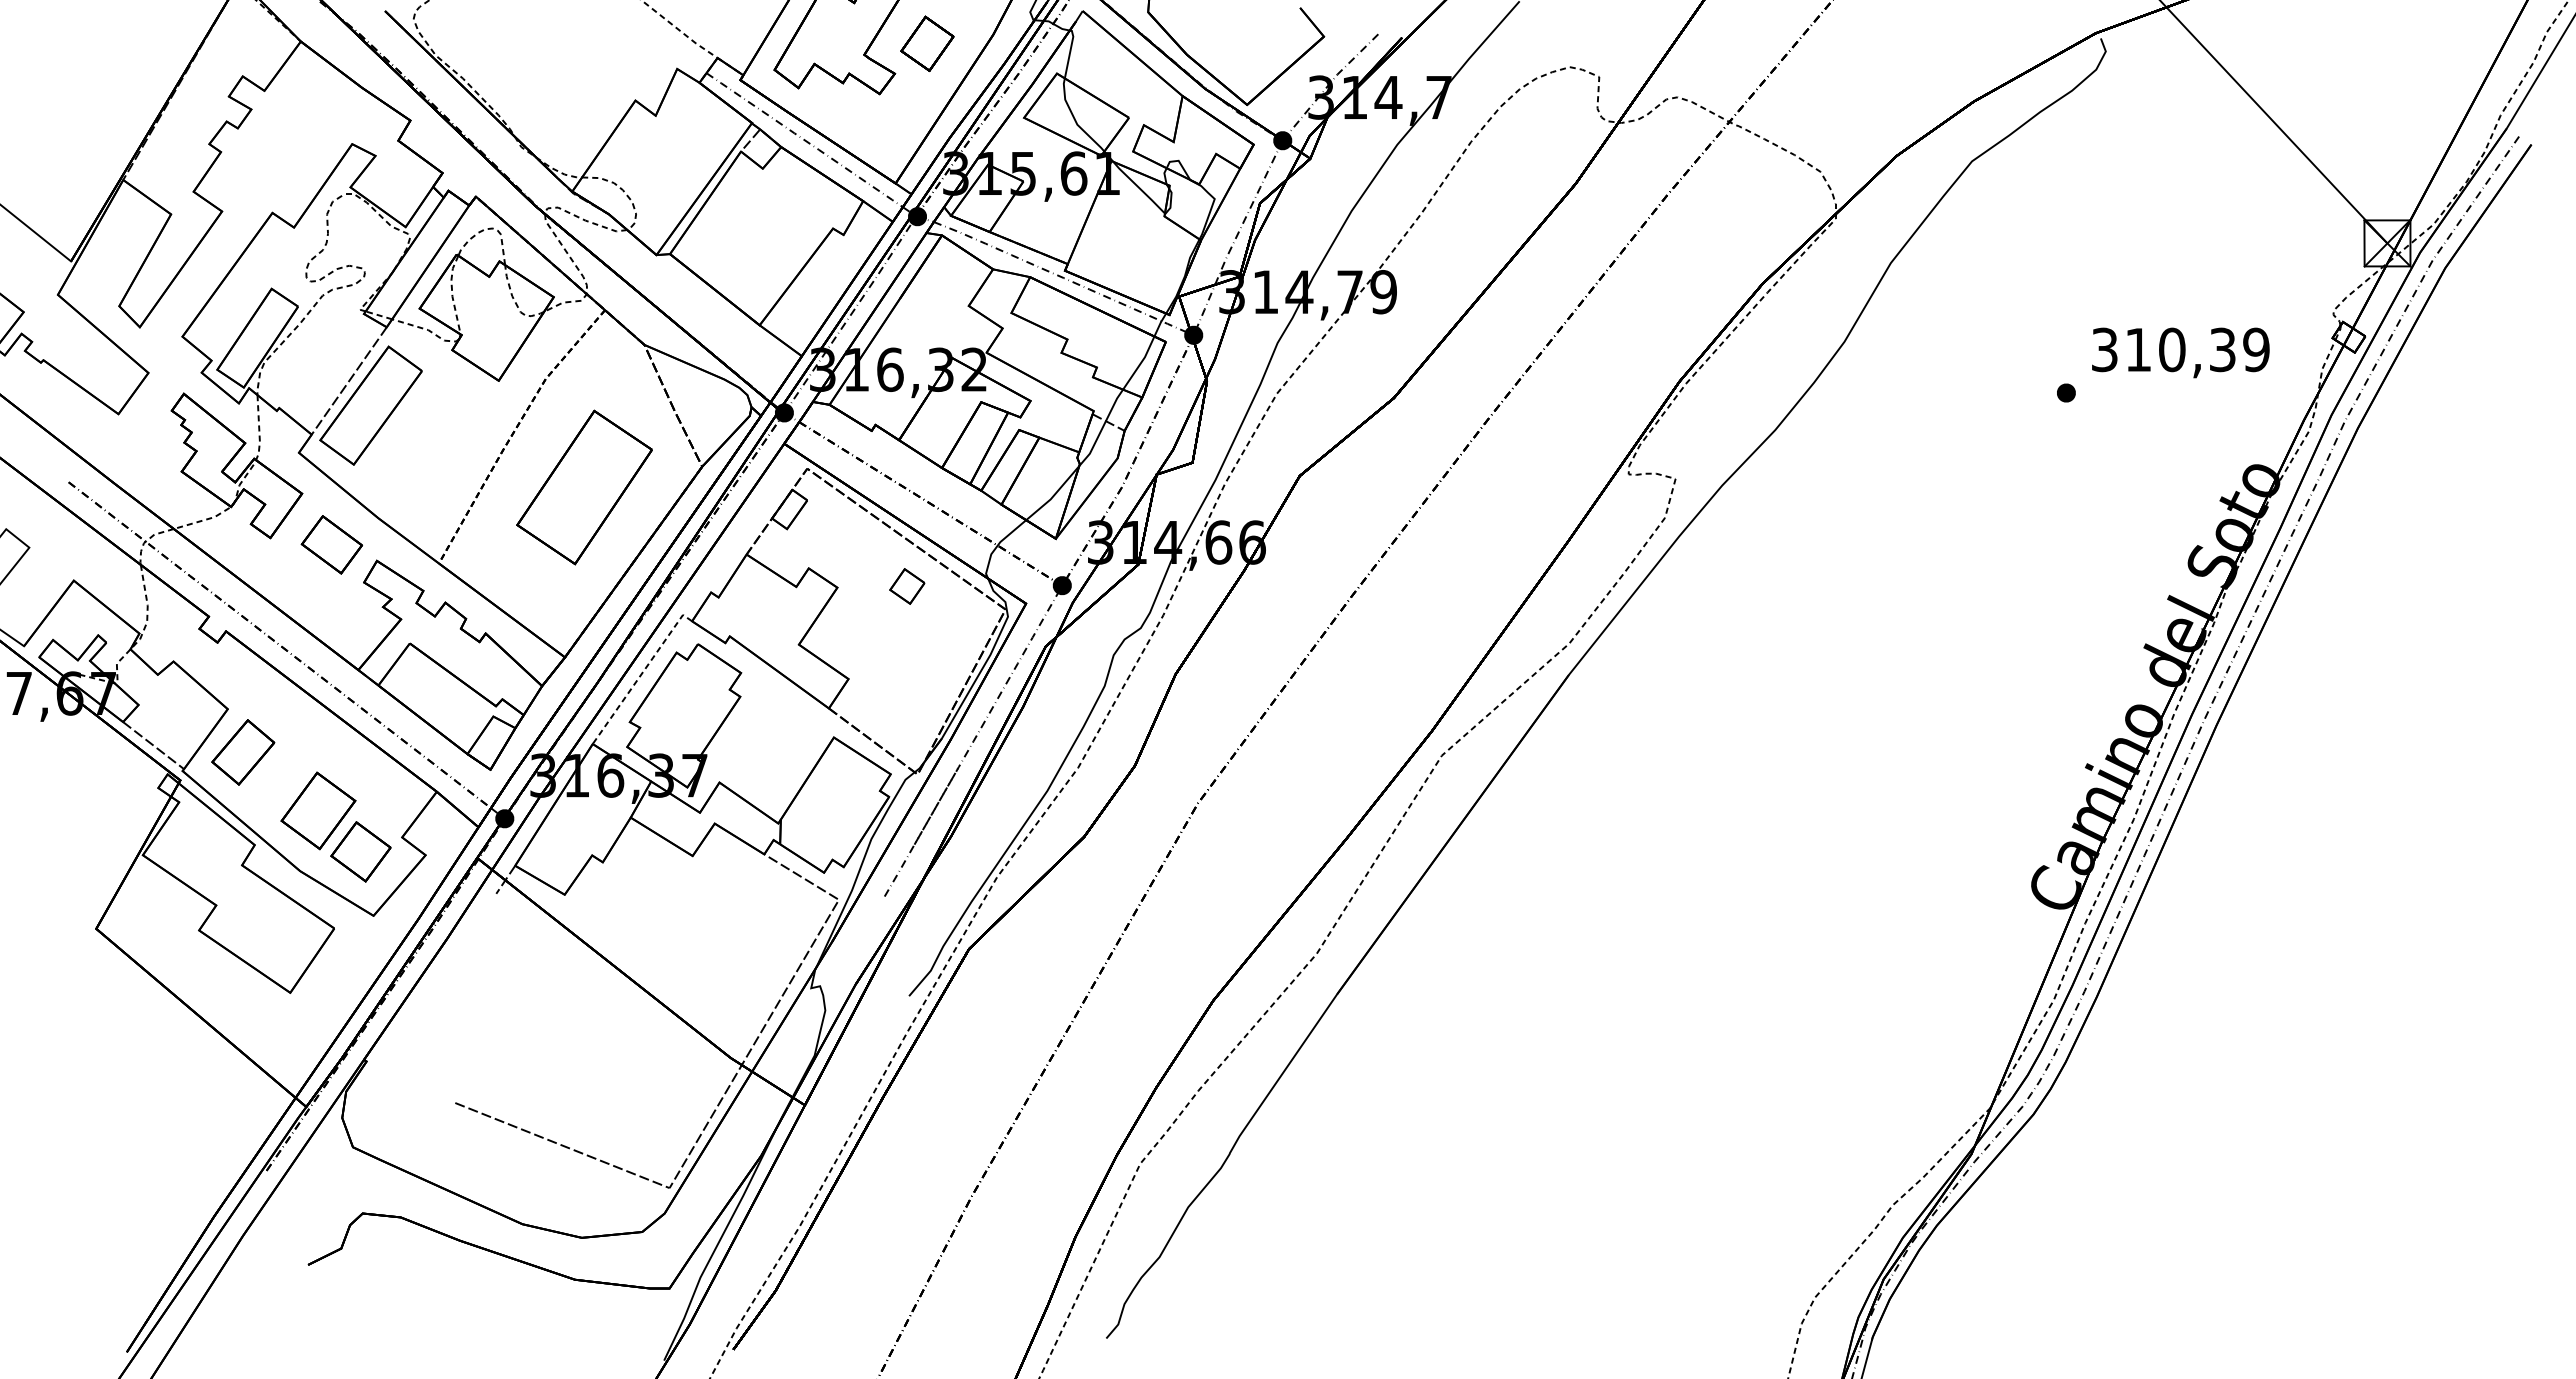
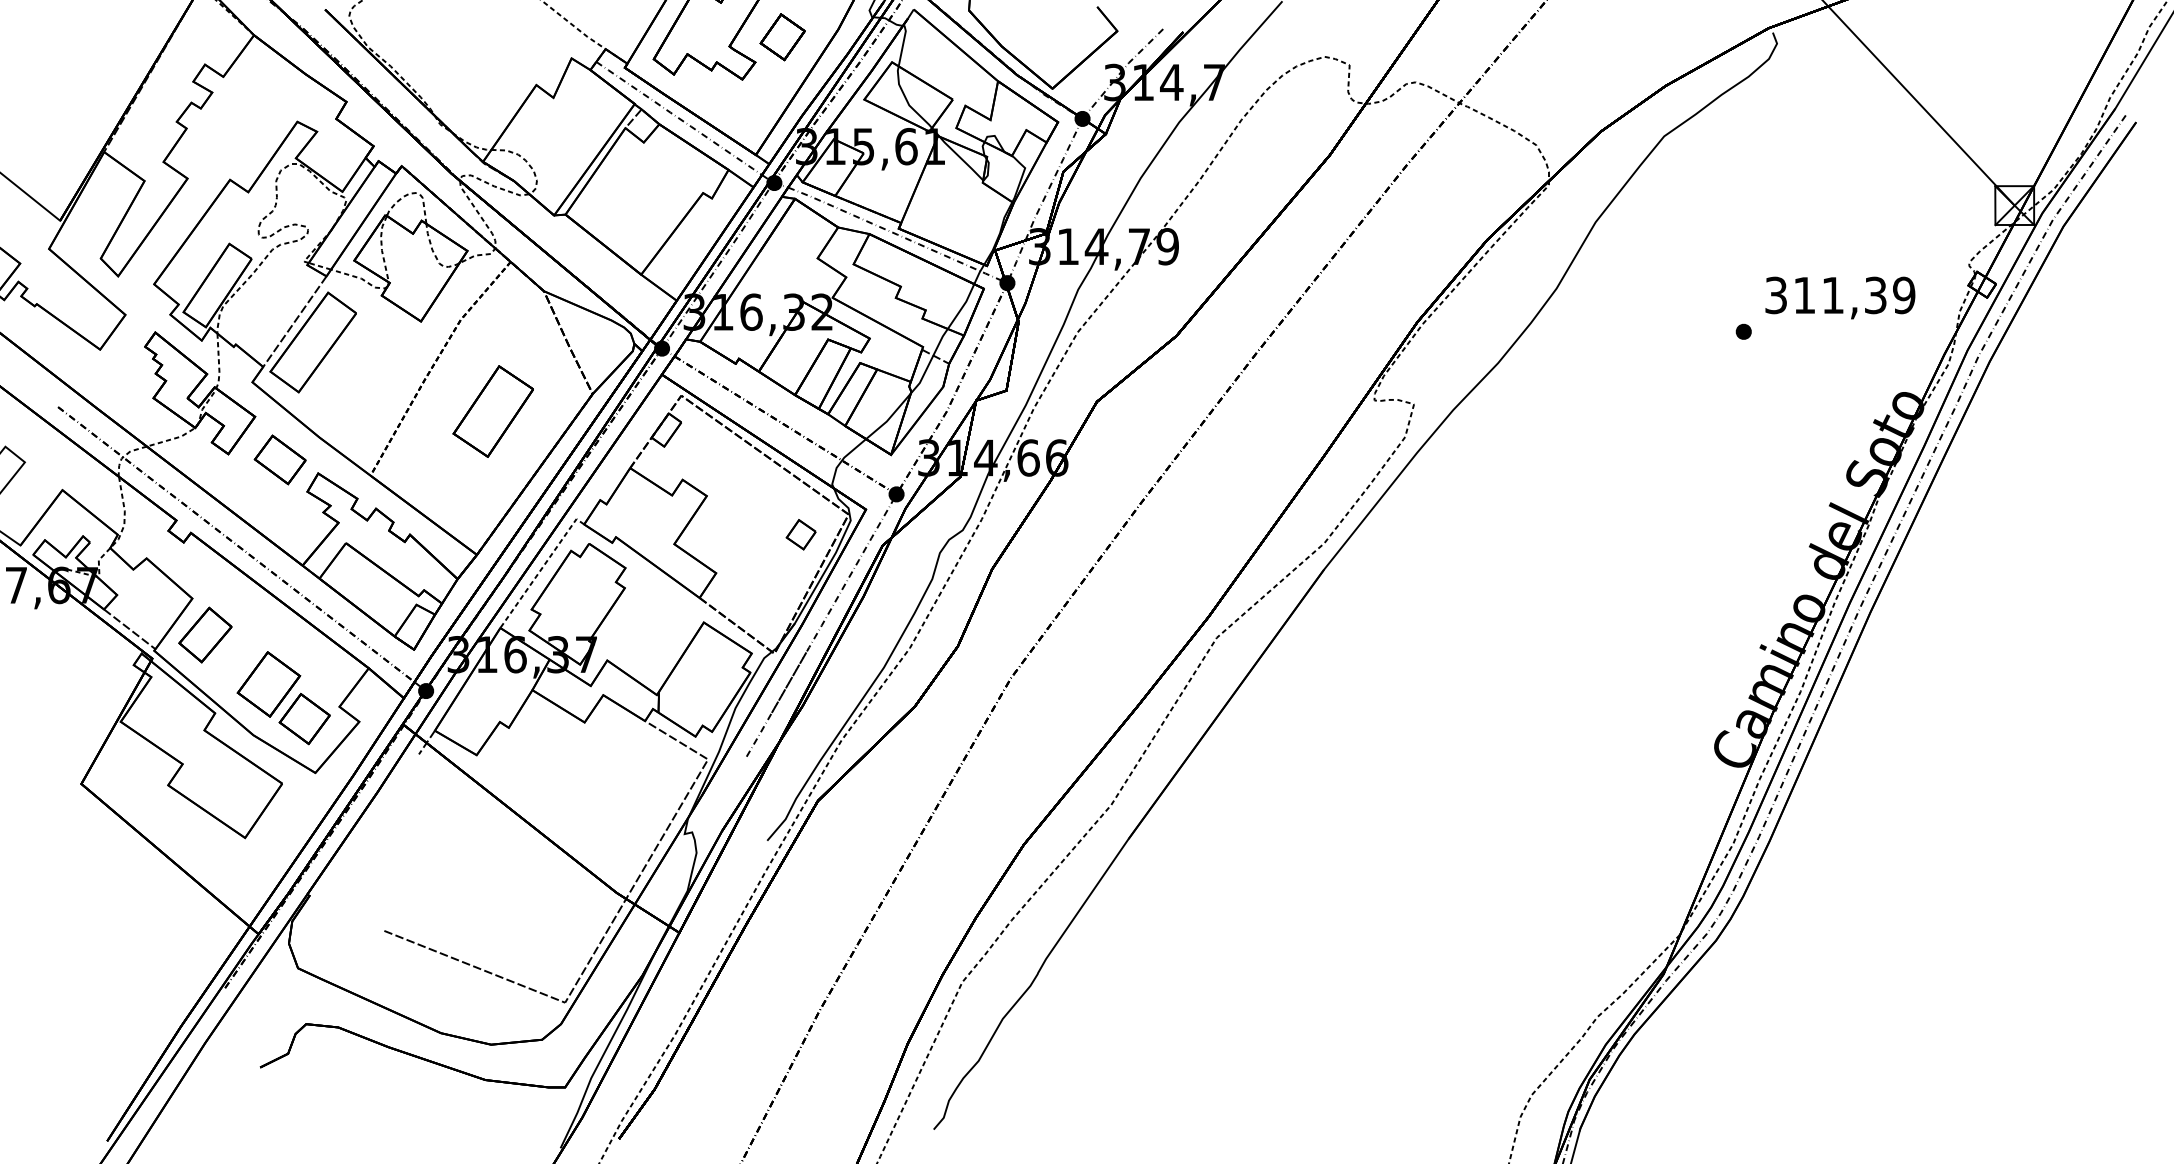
text: (2172, 349) -> (1833, 295), 310,39 -> 311,39
part: (584, 487) -> (493, 411), size x0.7
part: (907, 586) -> (801, 534), moved

